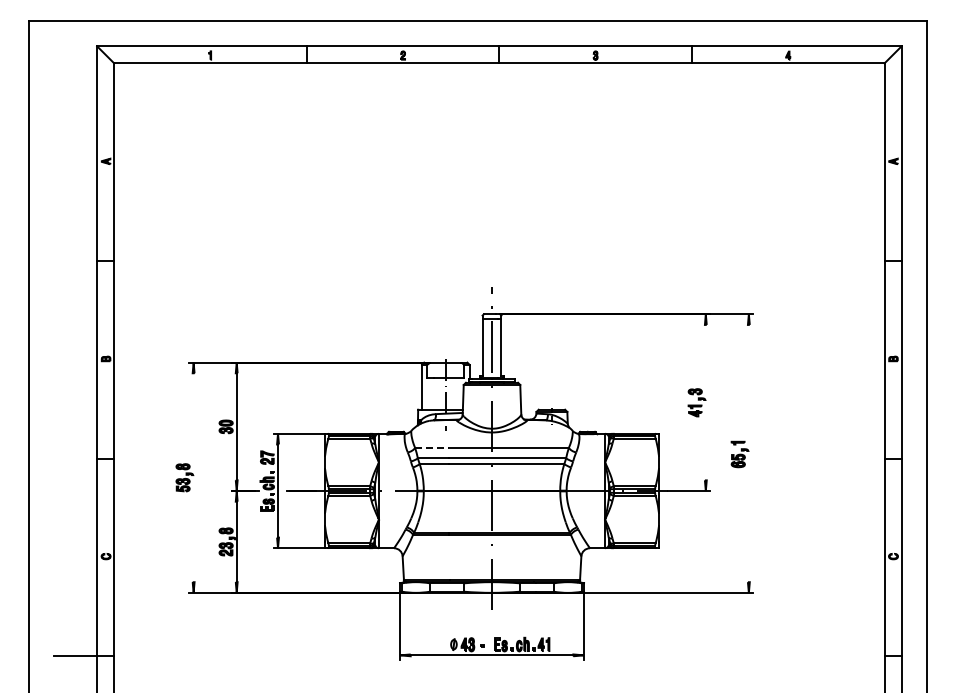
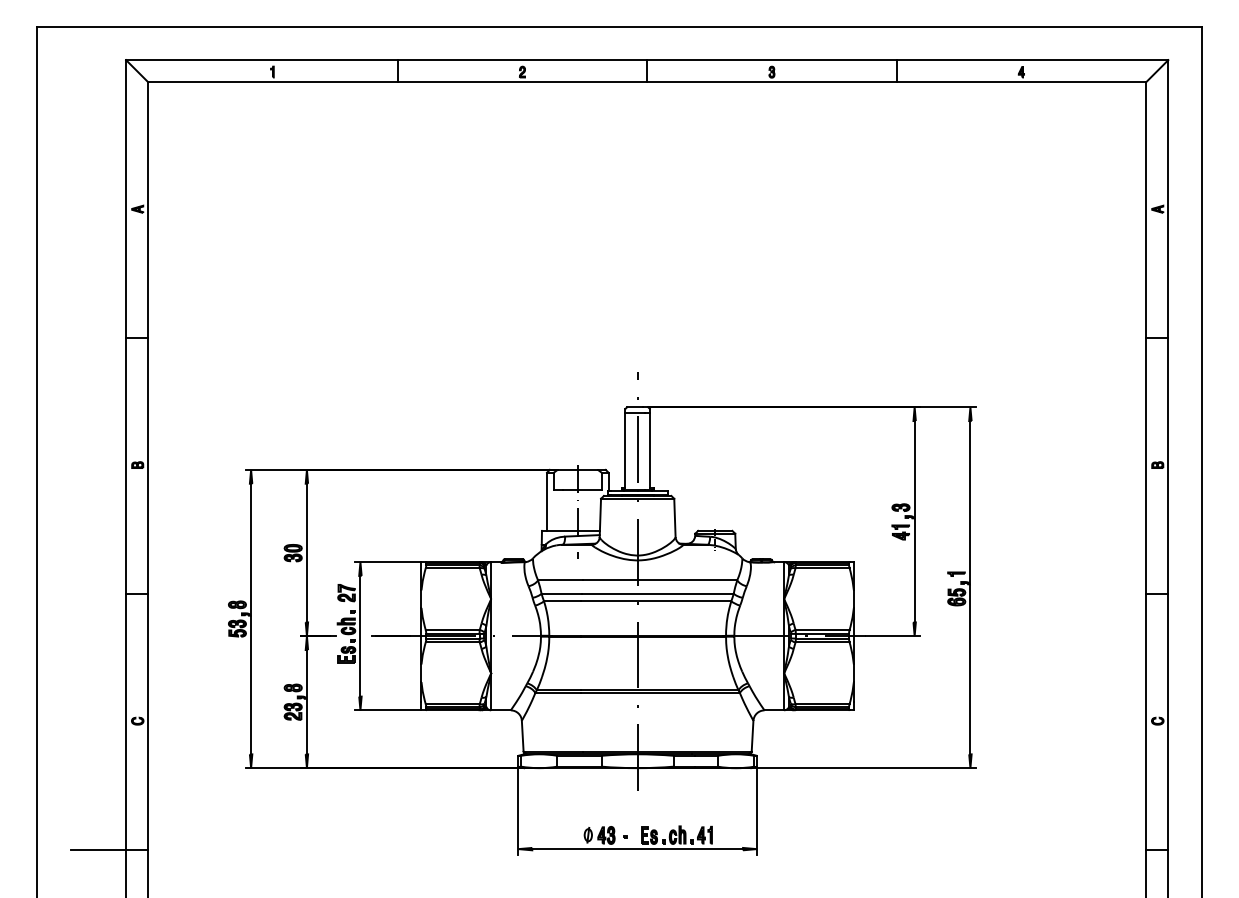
line: (705, 402) -> (914, 521), added
line: (432, 447) -> (560, 579), dashed -> solid
line: (748, 453) -> (969, 587), added
line: (193, 477) -> (250, 618), added

